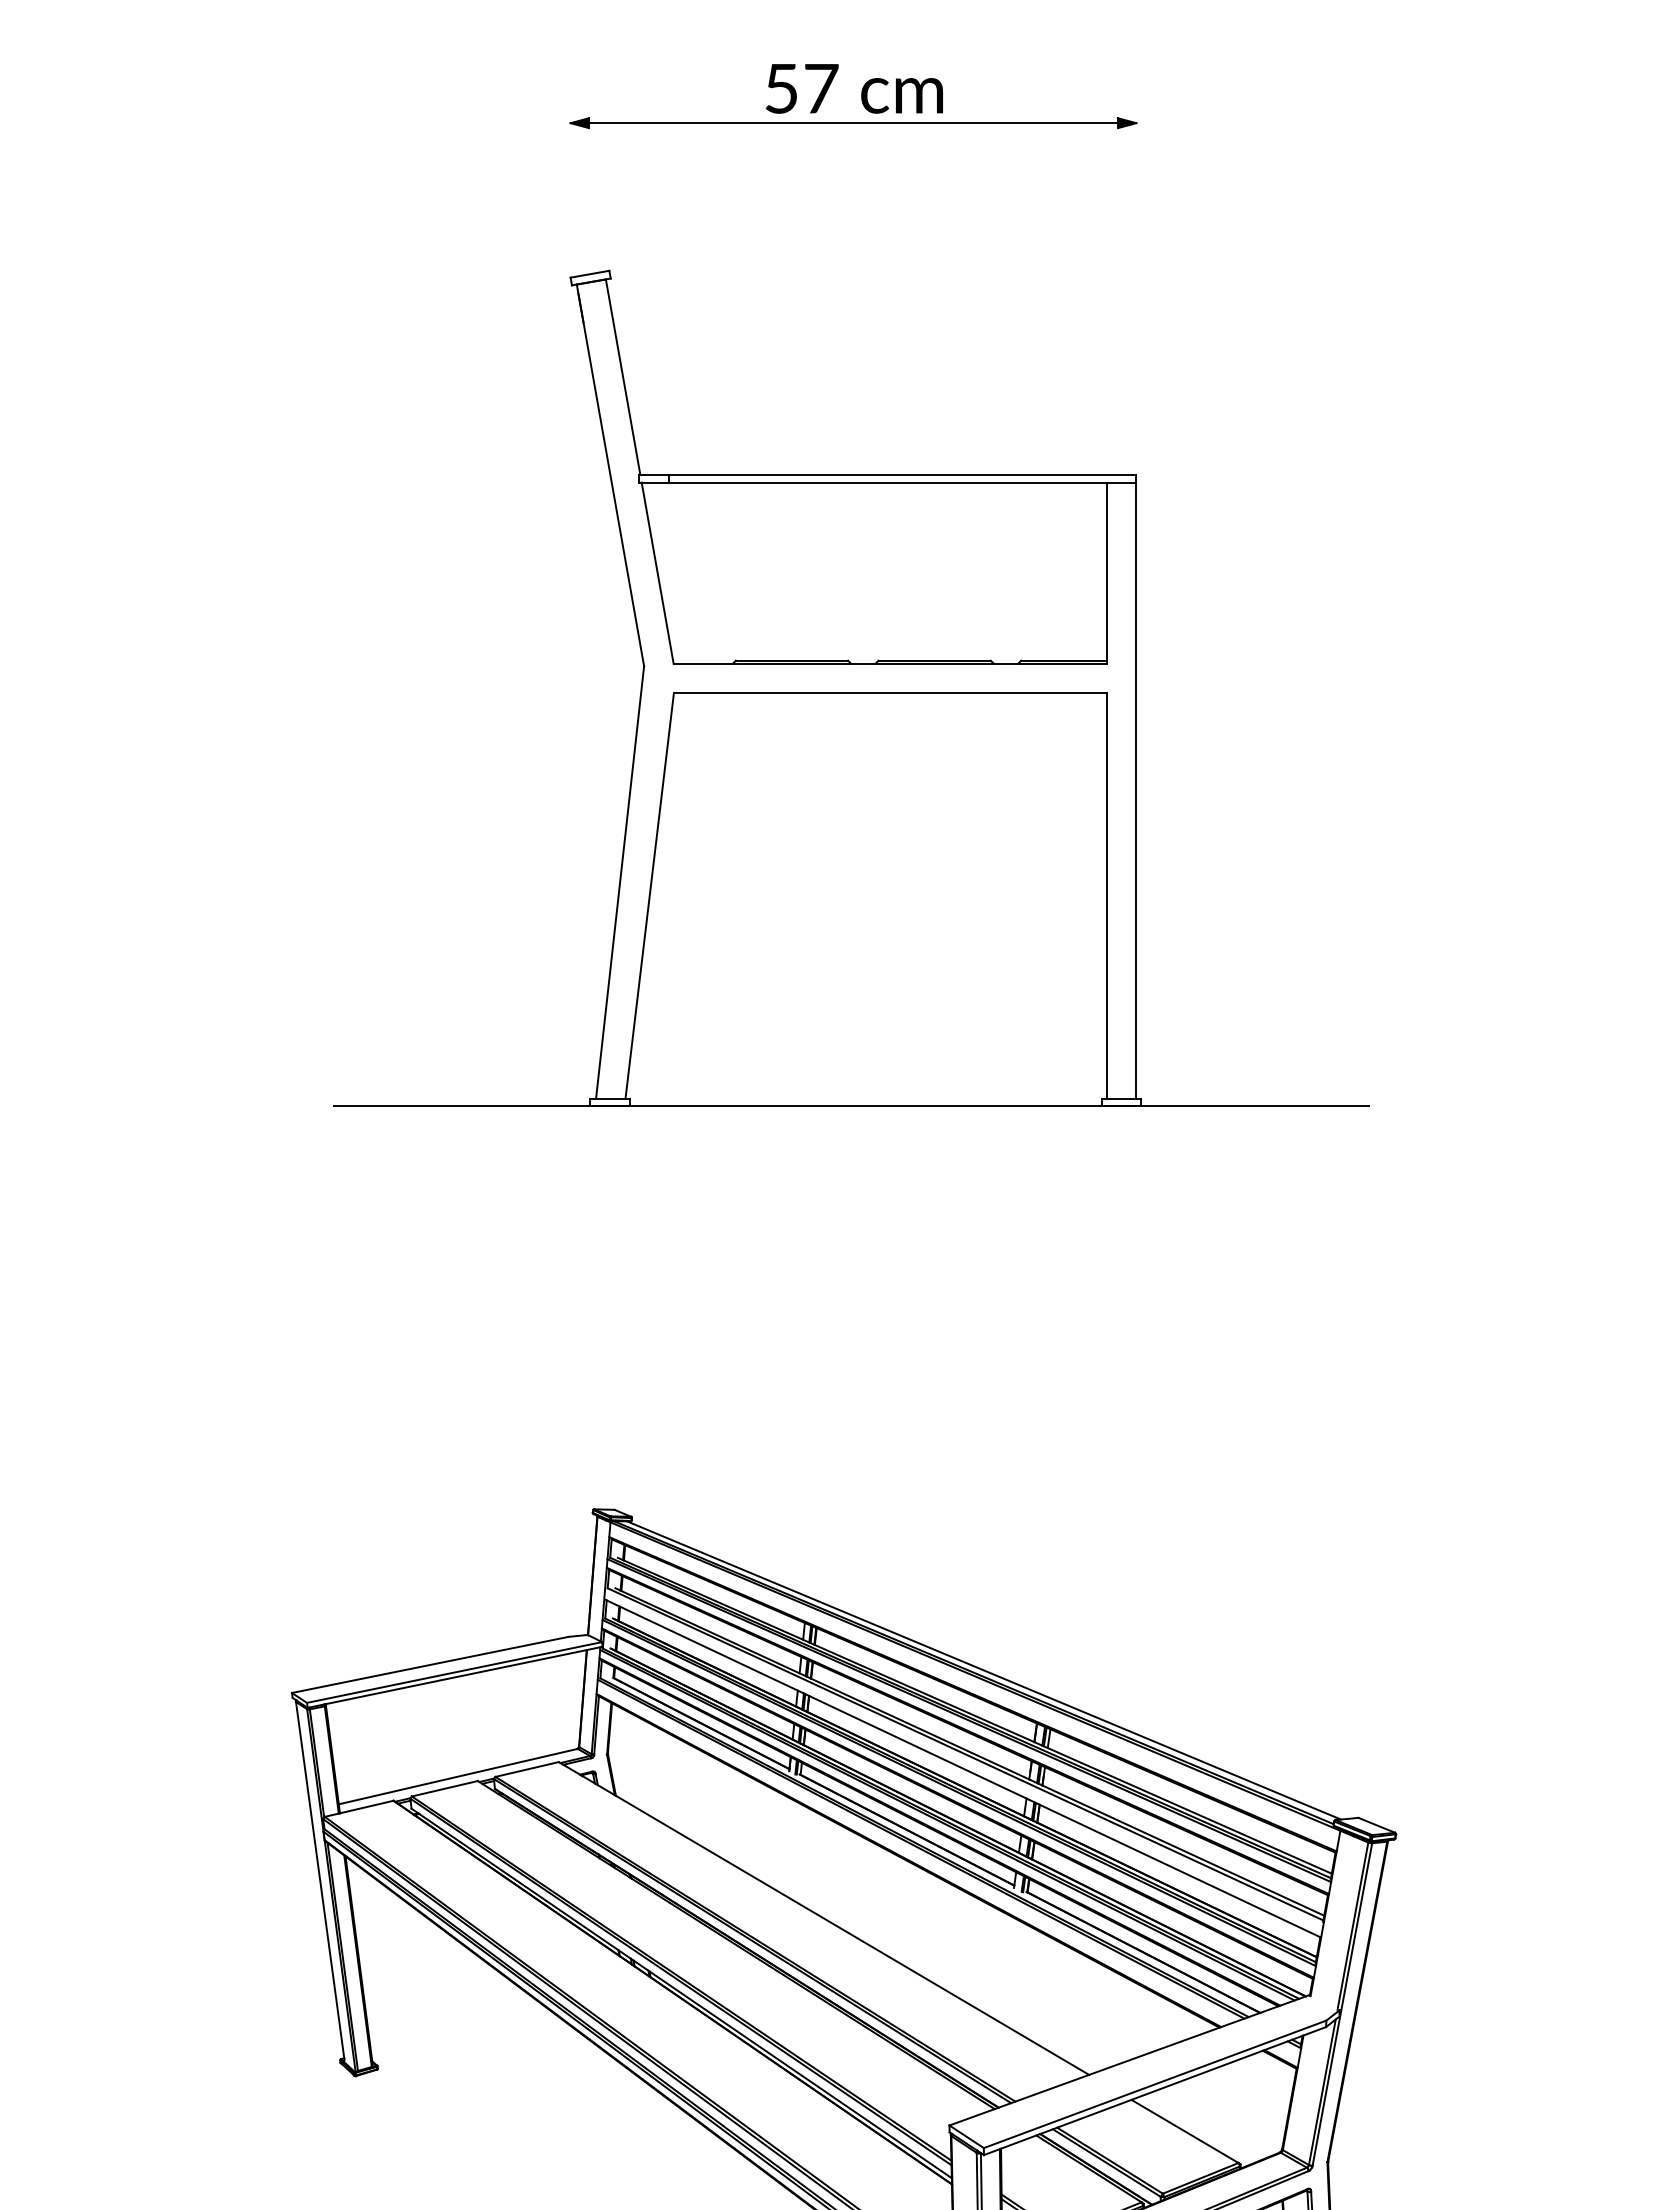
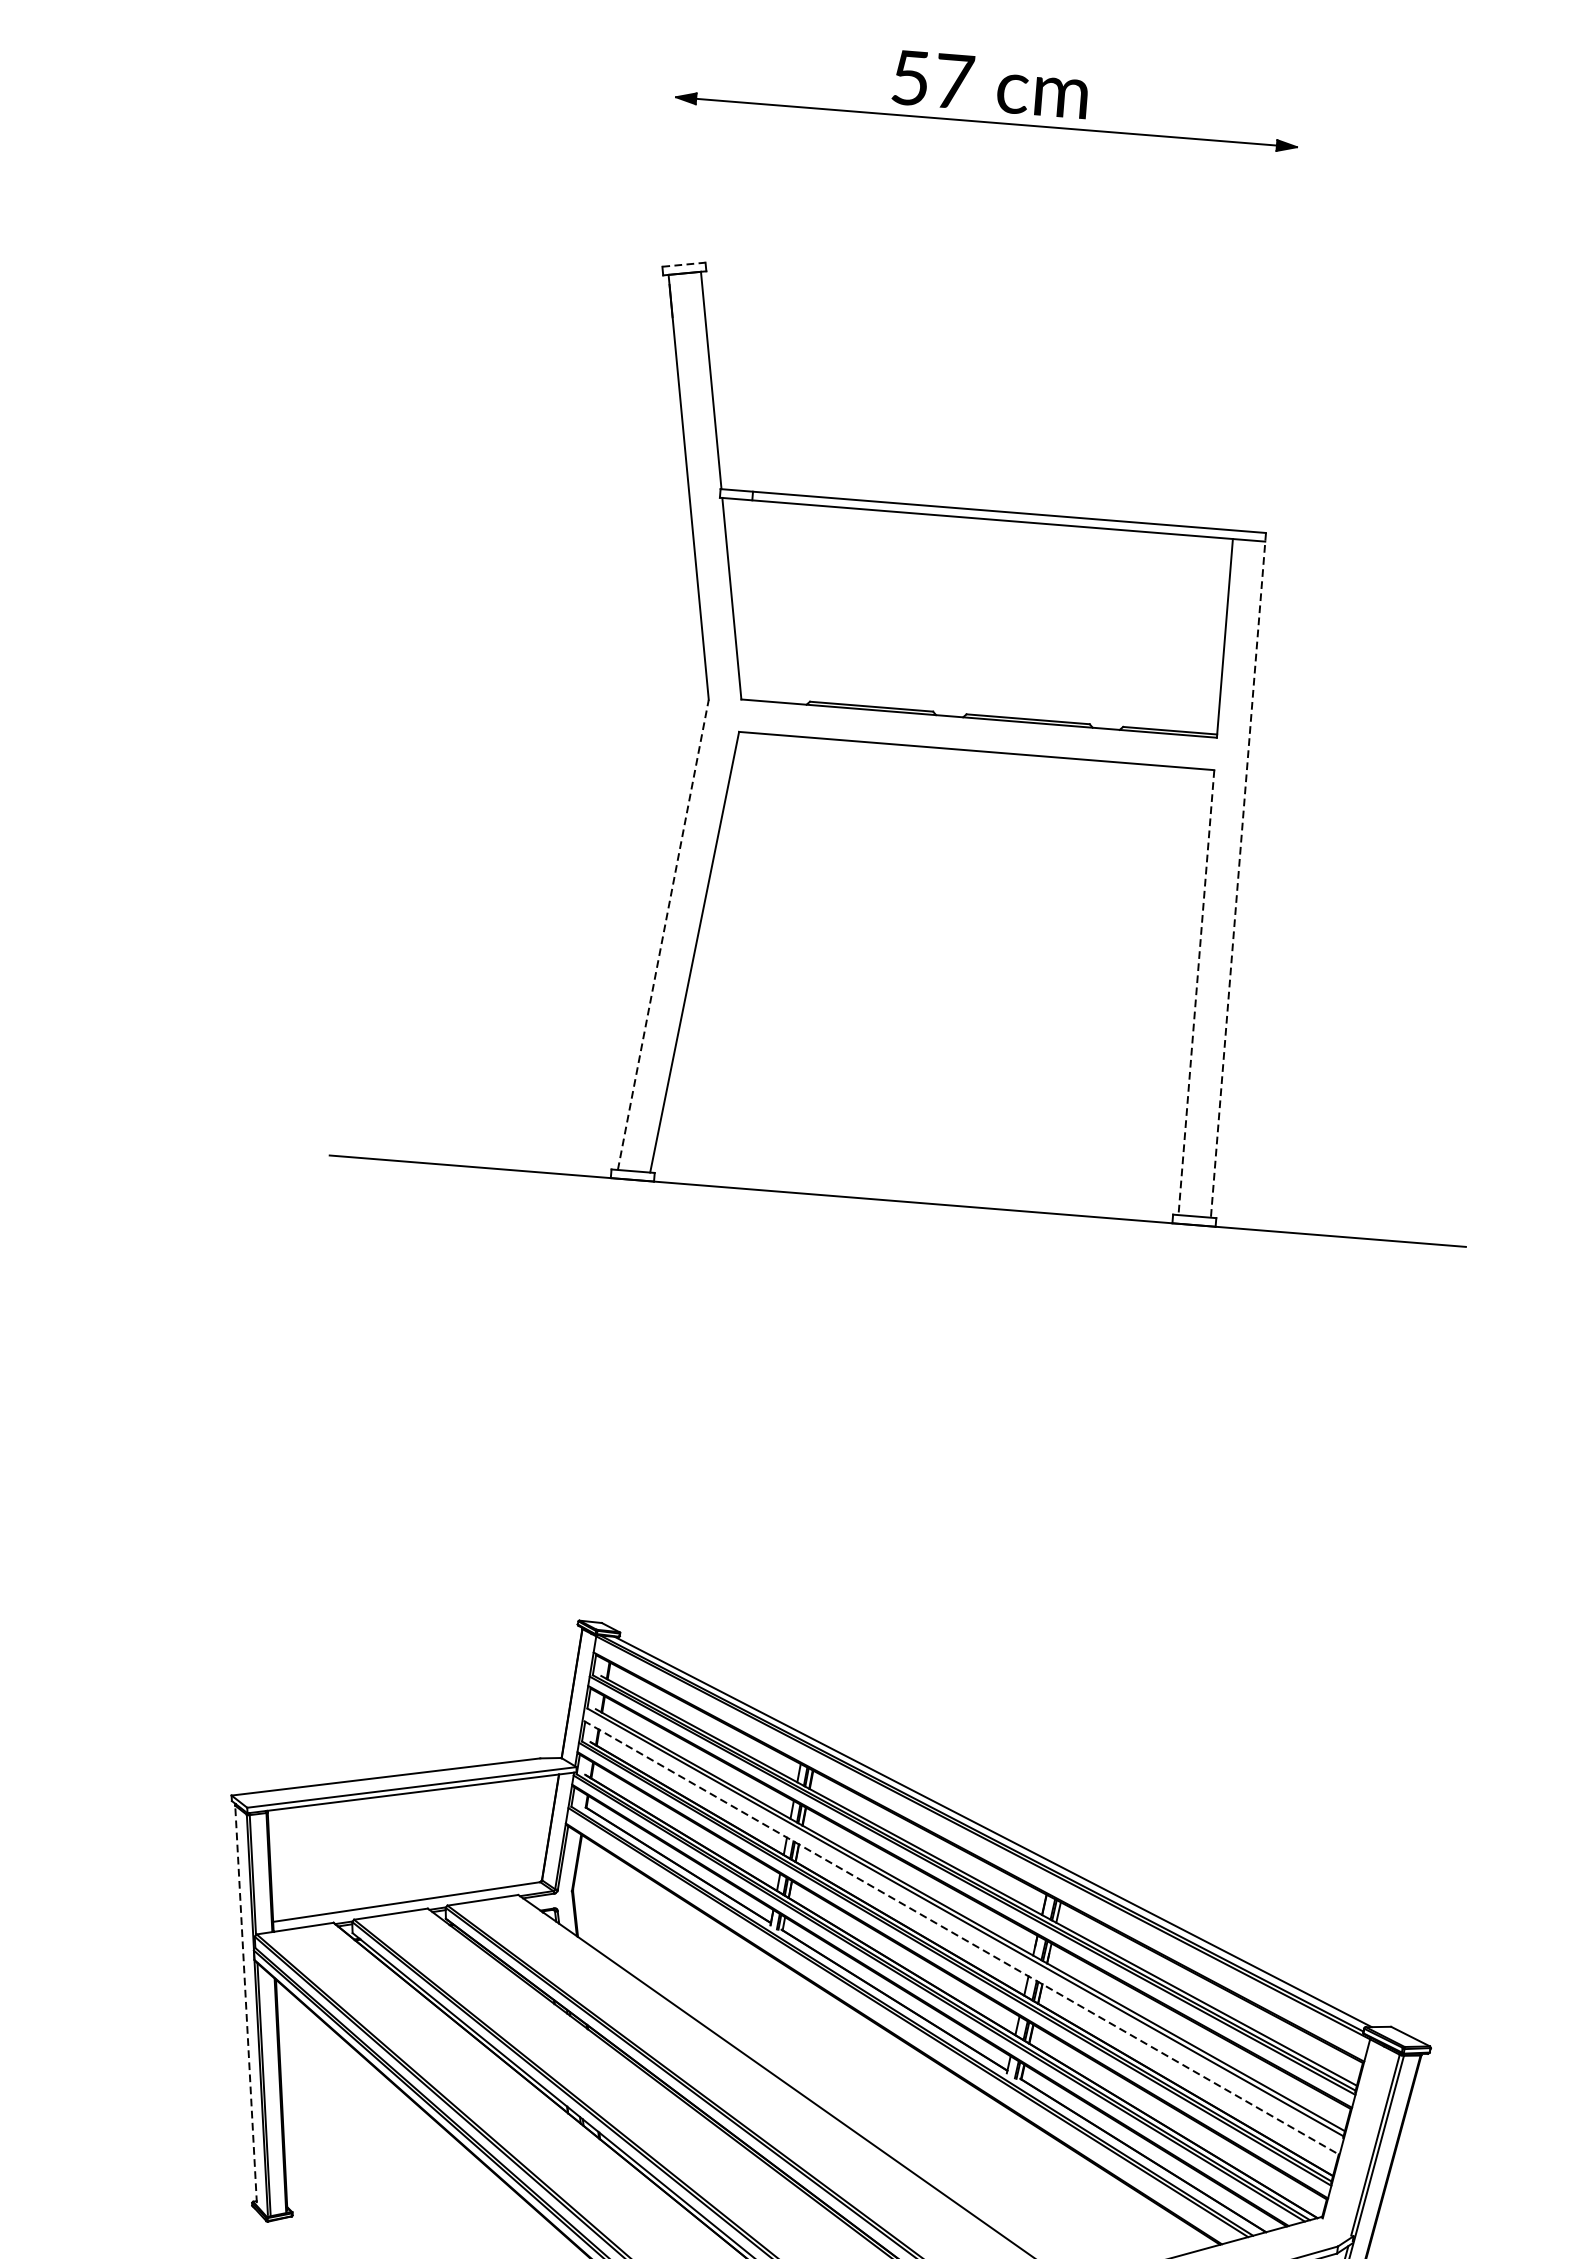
line: (589, 274) -> (683, 264), solid -> dashed
line: (1136, 786) -> (1238, 875), solid -> dashed
line: (620, 881) -> (663, 933), solid -> dashed
line: (1106, 895) -> (1196, 992), solid -> dashed
line: (963, 1768) -> (961, 1937), solid -> dashed
line: (320, 1880) -> (246, 2003), solid -> dashed

